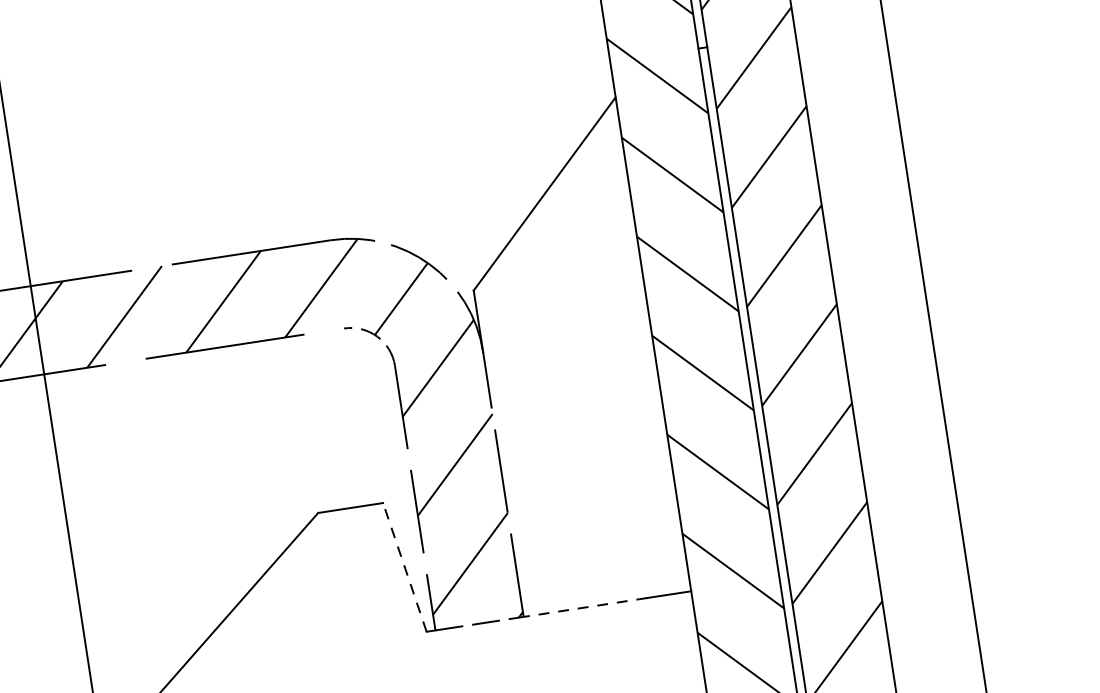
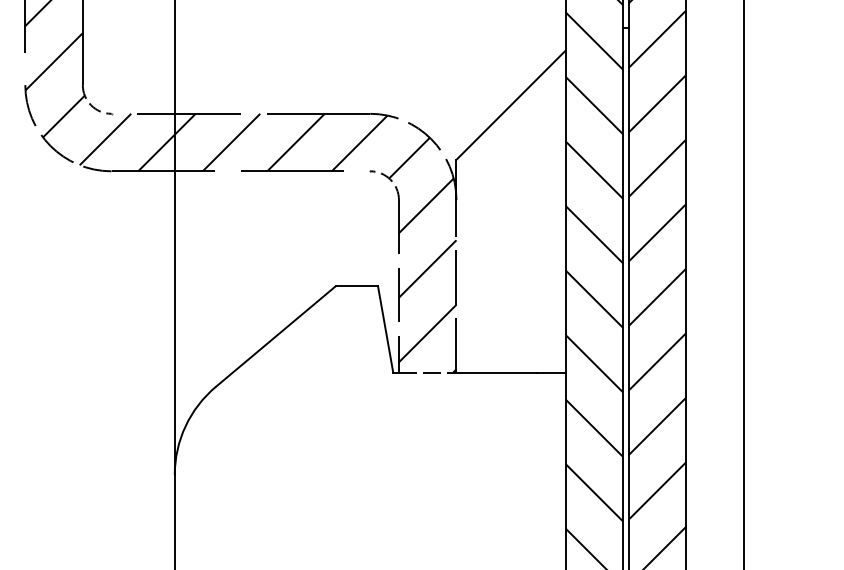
line: (404, 567) -> (385, 329), dashed -> solid
line: (585, 607) -> (496, 372), dashed -> solid

